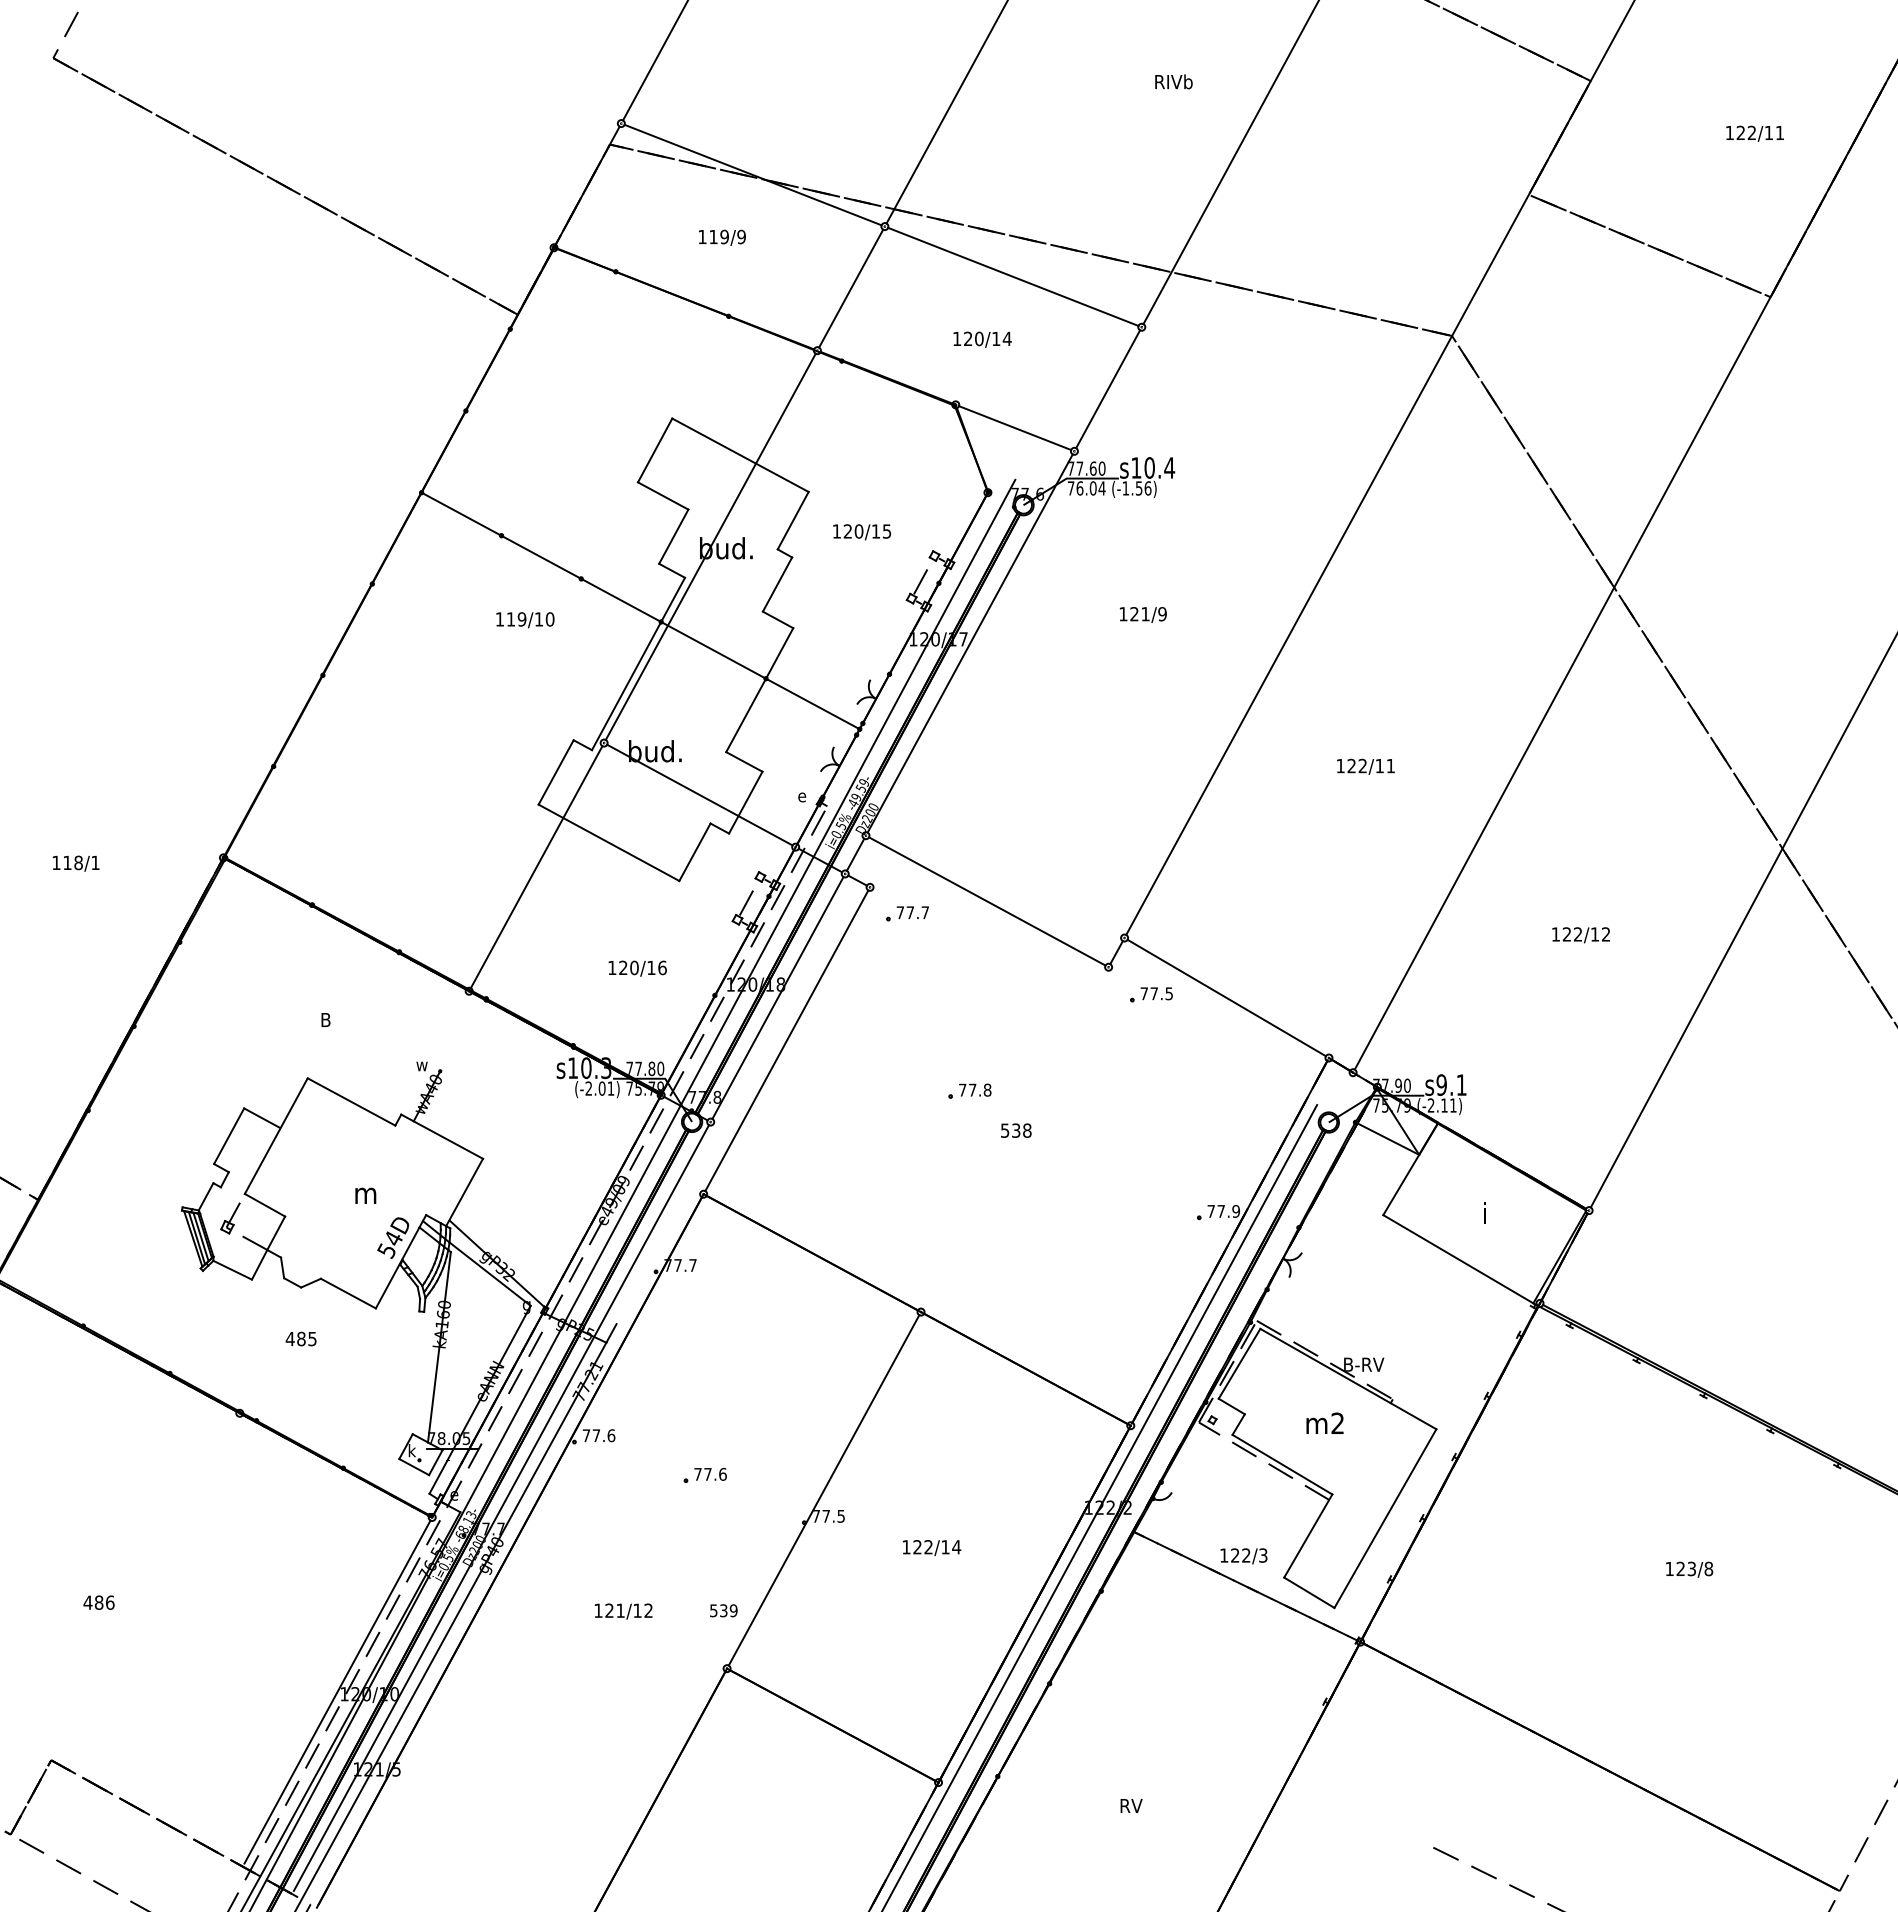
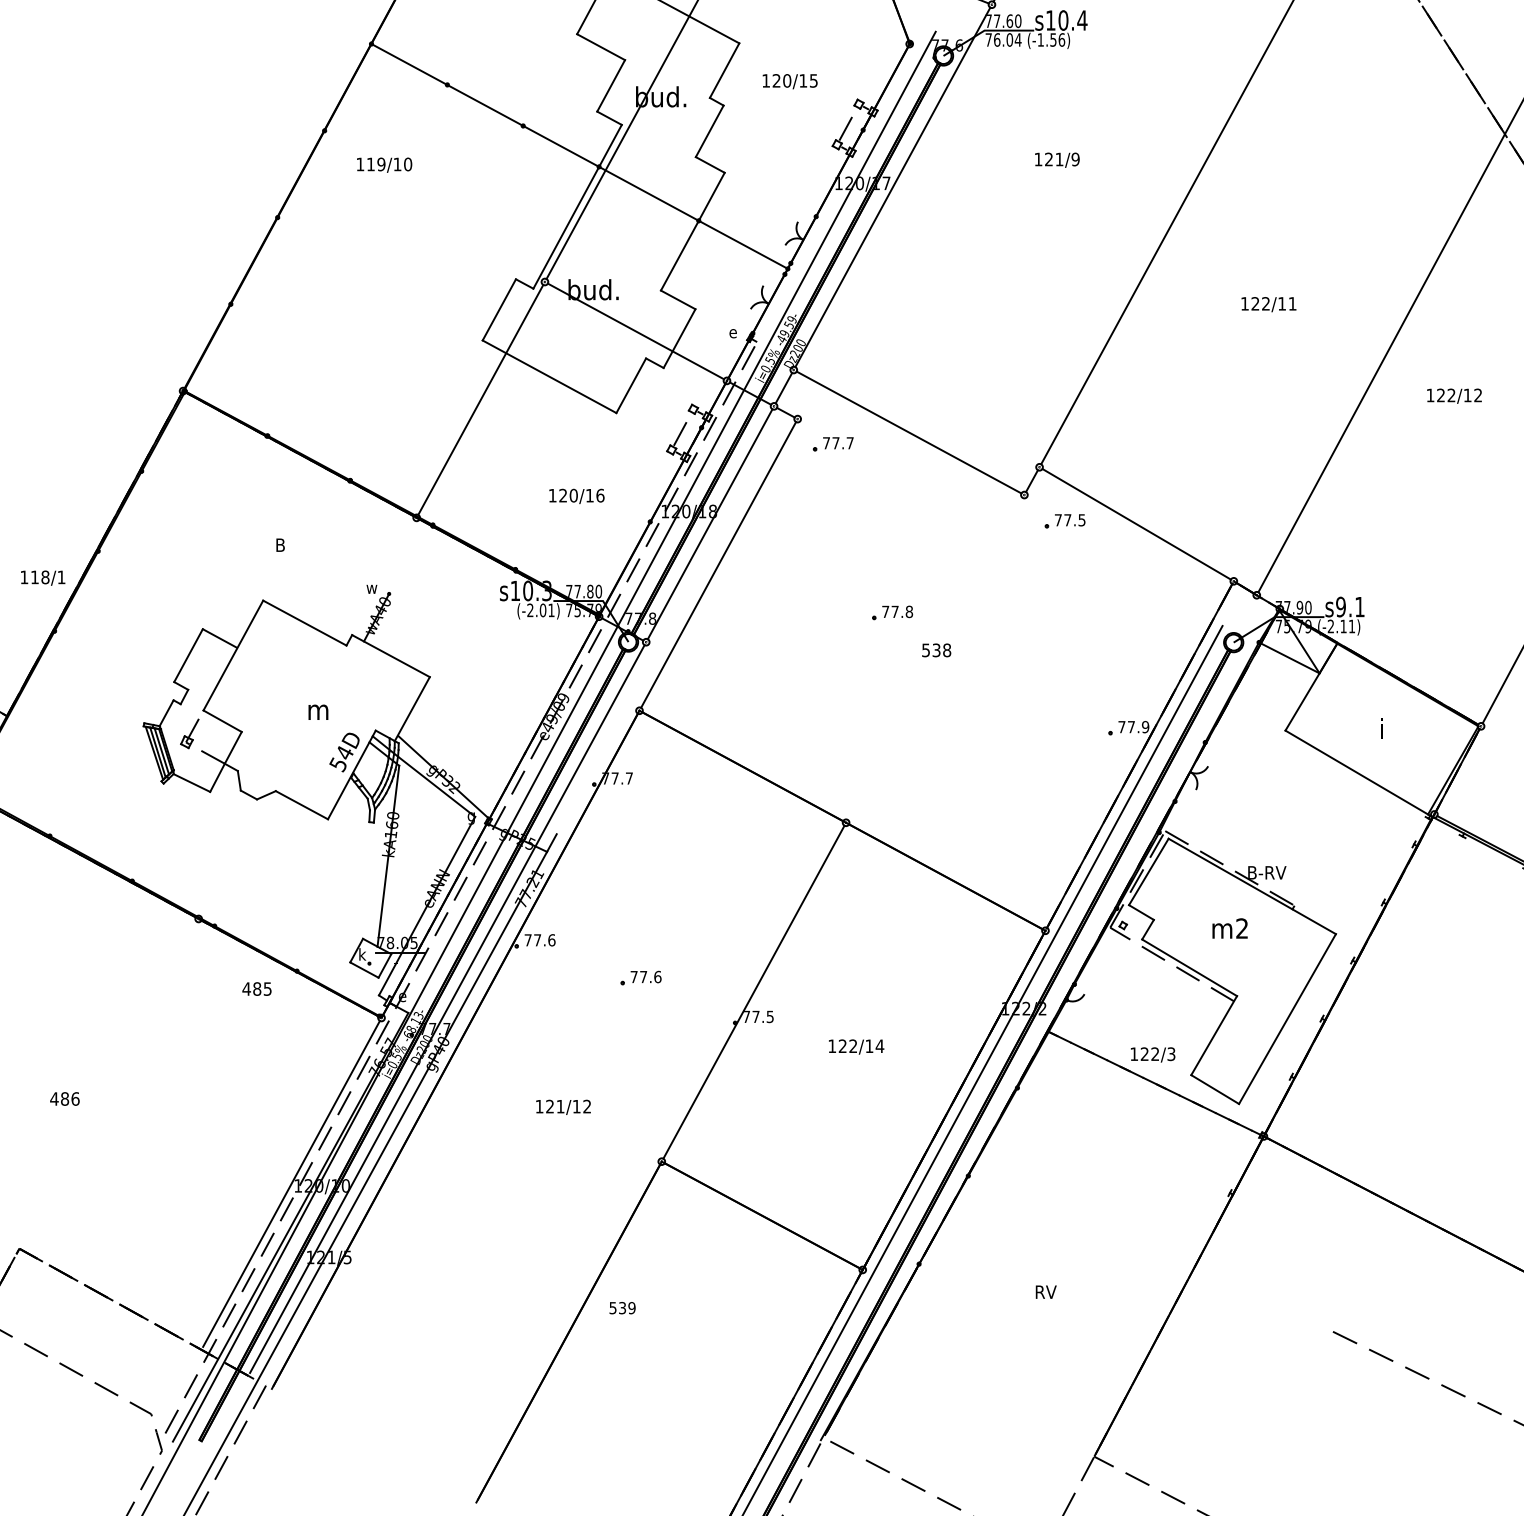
text: (525, 620) -> (384, 165), moved
text: (75, 863) -> (42, 577), moved
text: (1580, 935) -> (1453, 396), moved
text: (300, 1338) -> (256, 988), moved
text: (723, 1610) -> (622, 1307), moved

